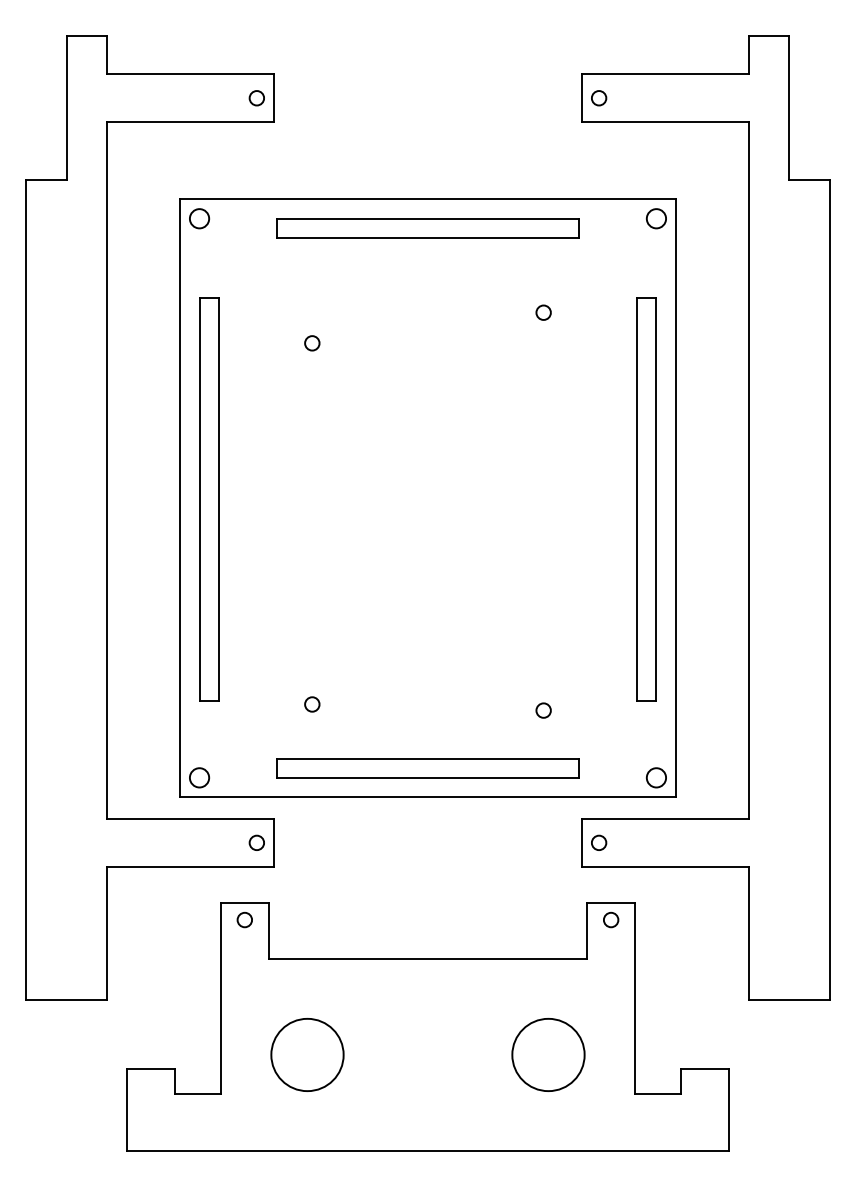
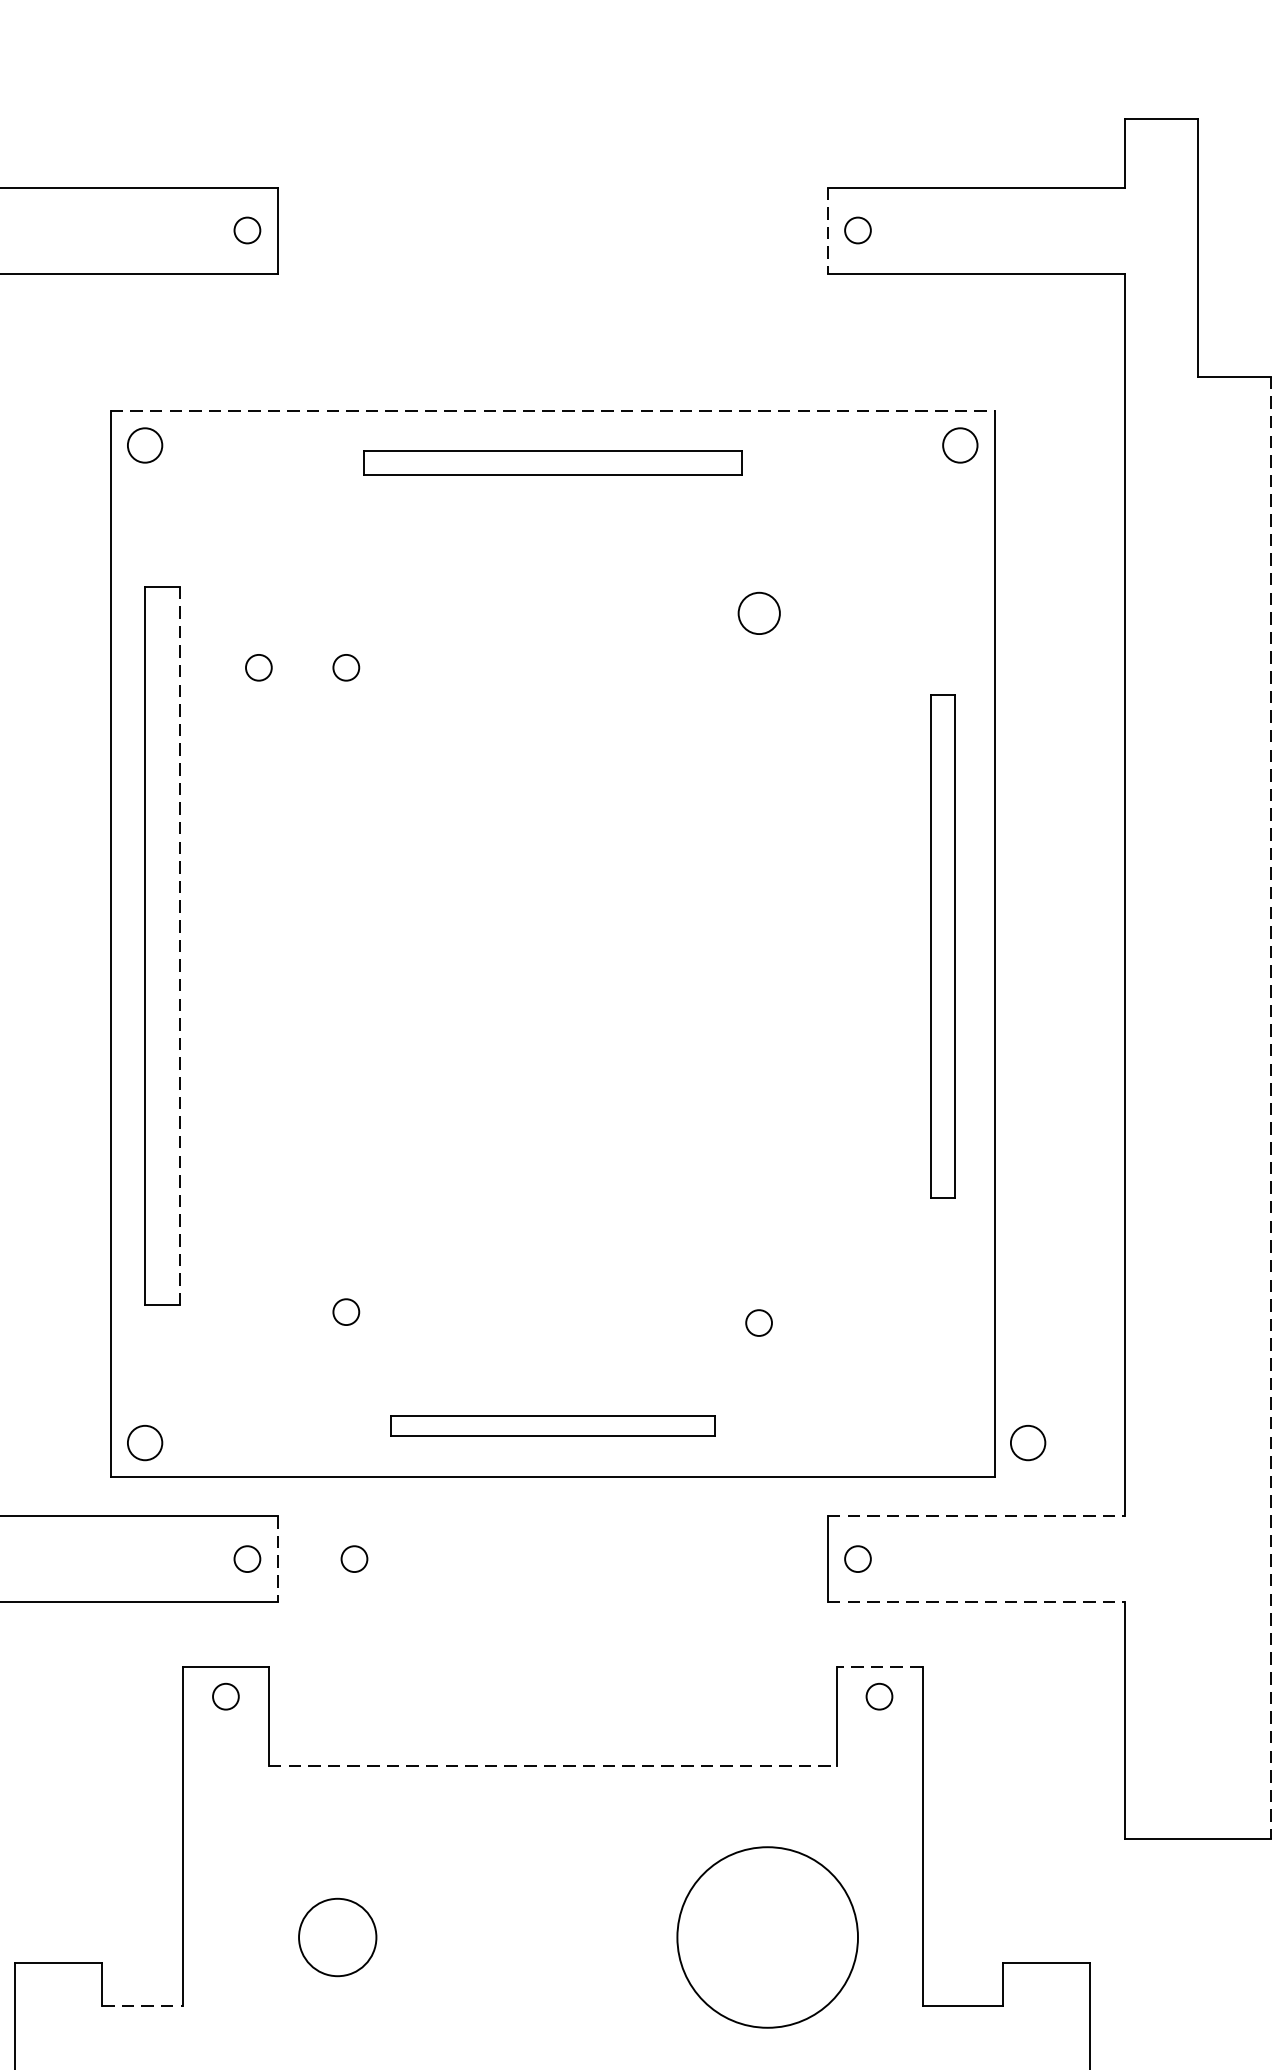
line: (582, 98) -> (828, 230), solid -> dashed
line: (428, 199) -> (553, 411), solid -> dashed
part: (427, 228) -> (551, 462), size x0.7
circle: (543, 312) -> (758, 612), size x1.6
circle: (263, 343) -> (259, 668), added
line: (218, 499) -> (178, 946), solid -> dashed
part: (646, 499) -> (942, 946), size x0.7
line: (830, 589) -> (1270, 1106), solid -> dashed
part: (427, 768) -> (551, 1426), size x0.6
circle: (655, 777) -> (1026, 1442), moved
line: (665, 818) -> (976, 1515), solid -> dashed
circle: (316, 842) -> (353, 1558), added
line: (273, 843) -> (277, 1560), solid -> dashed
line: (665, 867) -> (976, 1602), solid -> dashed
line: (610, 903) -> (878, 1667), solid -> dashed
line: (428, 958) -> (553, 1765), solid -> dashed
circle: (307, 1054) -> (337, 1936), size x0.6
circle: (548, 1054) -> (767, 1936), size x1.4
line: (198, 1093) -> (143, 2006), solid -> dashed

